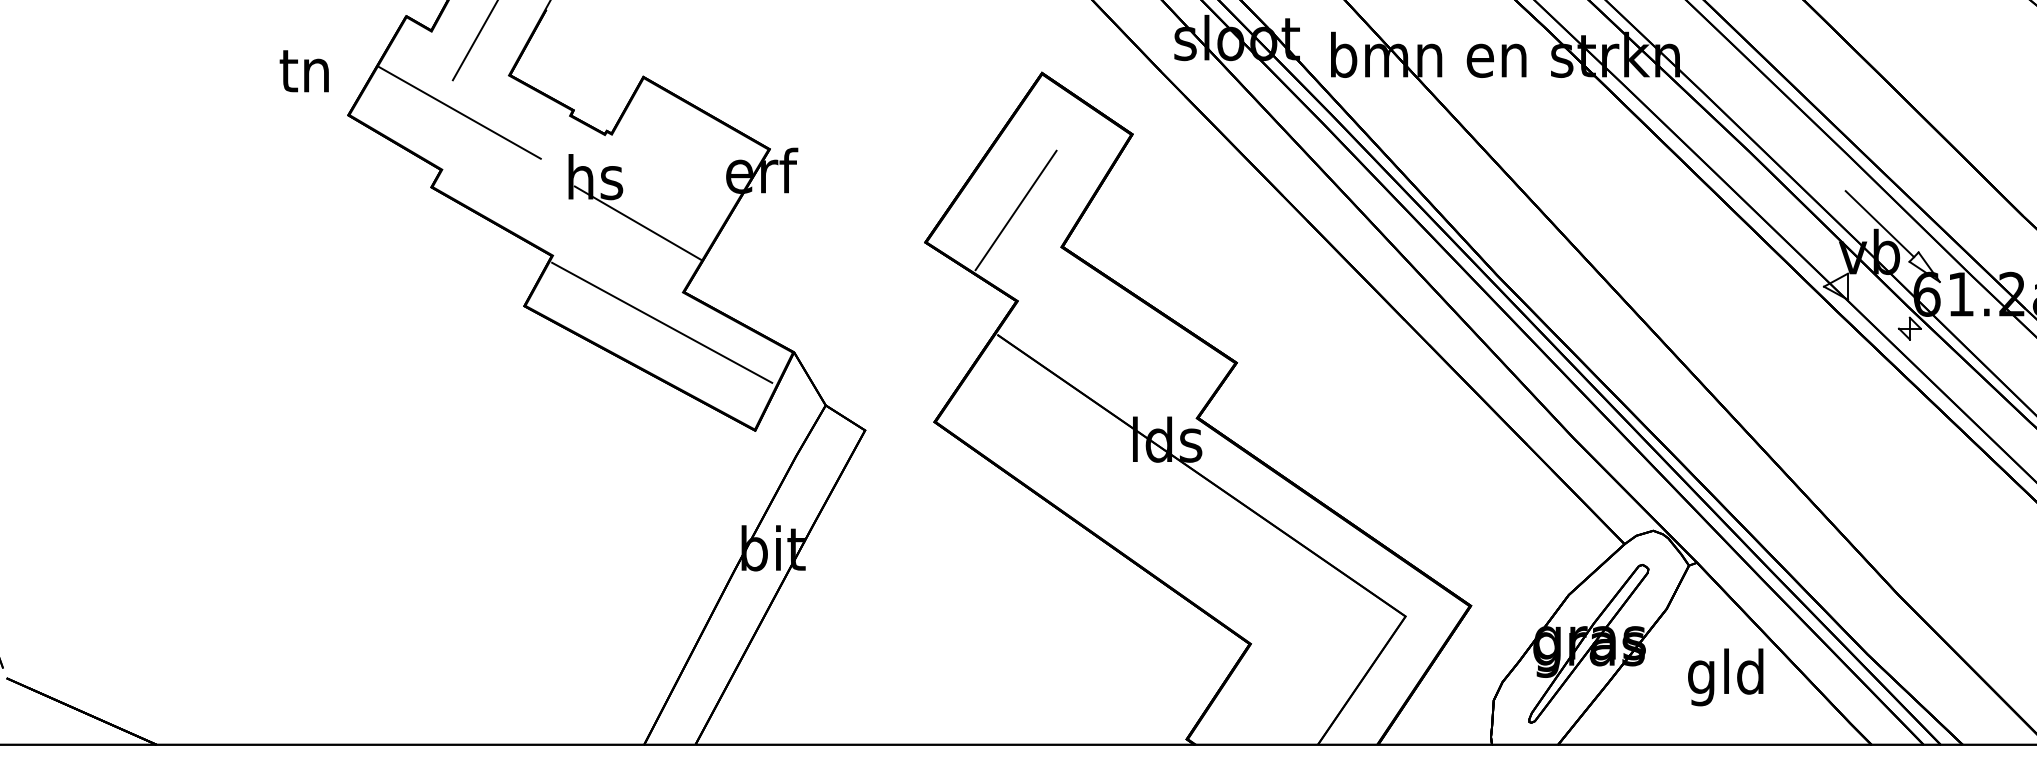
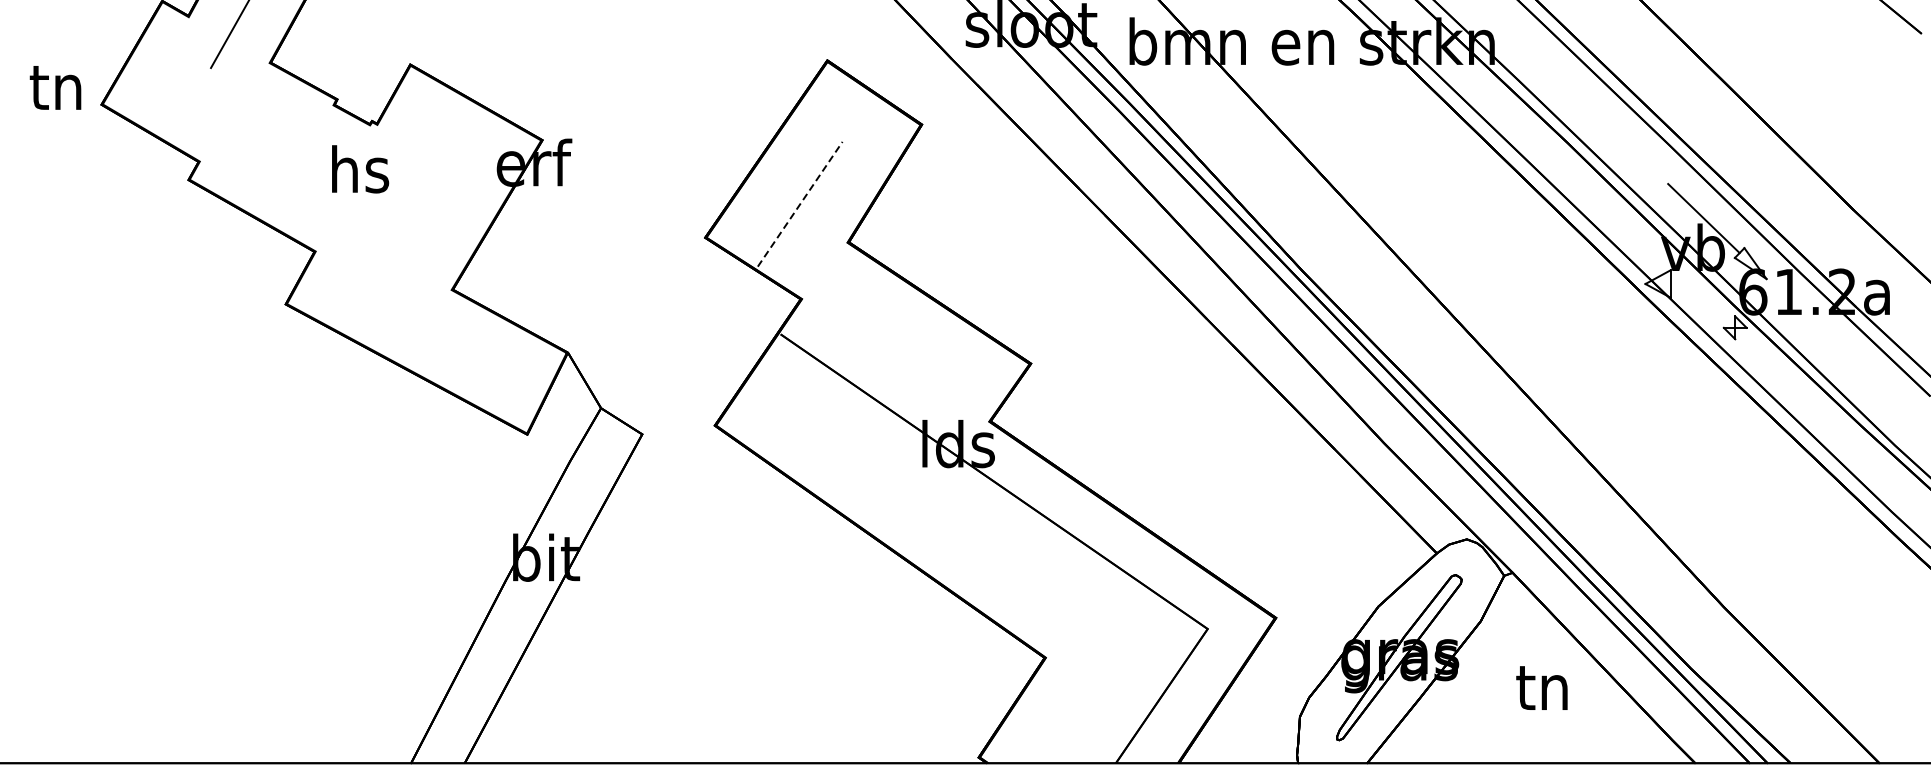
text: (303, 71) -> (54, 88), moved
line: (459, 112) -> (217, 101), removed
line: (1016, 210) -> (800, 204), solid -> dashed
line: (637, 222) -> (404, 216), removed
line: (662, 322) -> (430, 321), removed
text: (1725, 677) -> (1542, 692), gld -> tn

